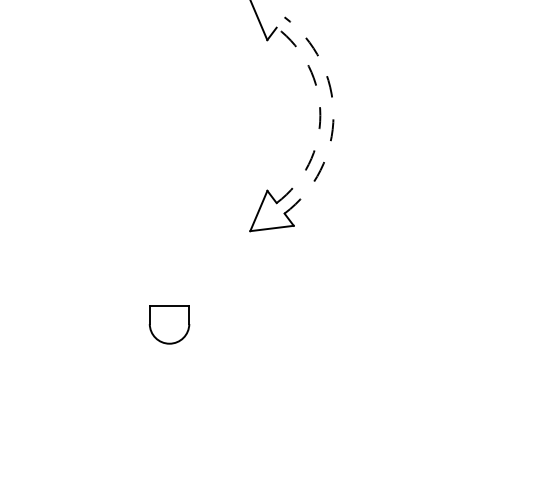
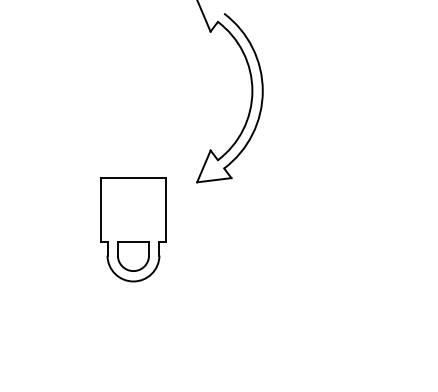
arc: (320, 115) -> (252, 91), dashed -> solid
arc: (333, 115) -> (262, 91), dashed -> solid
part: (169, 290) -> (133, 229), added

